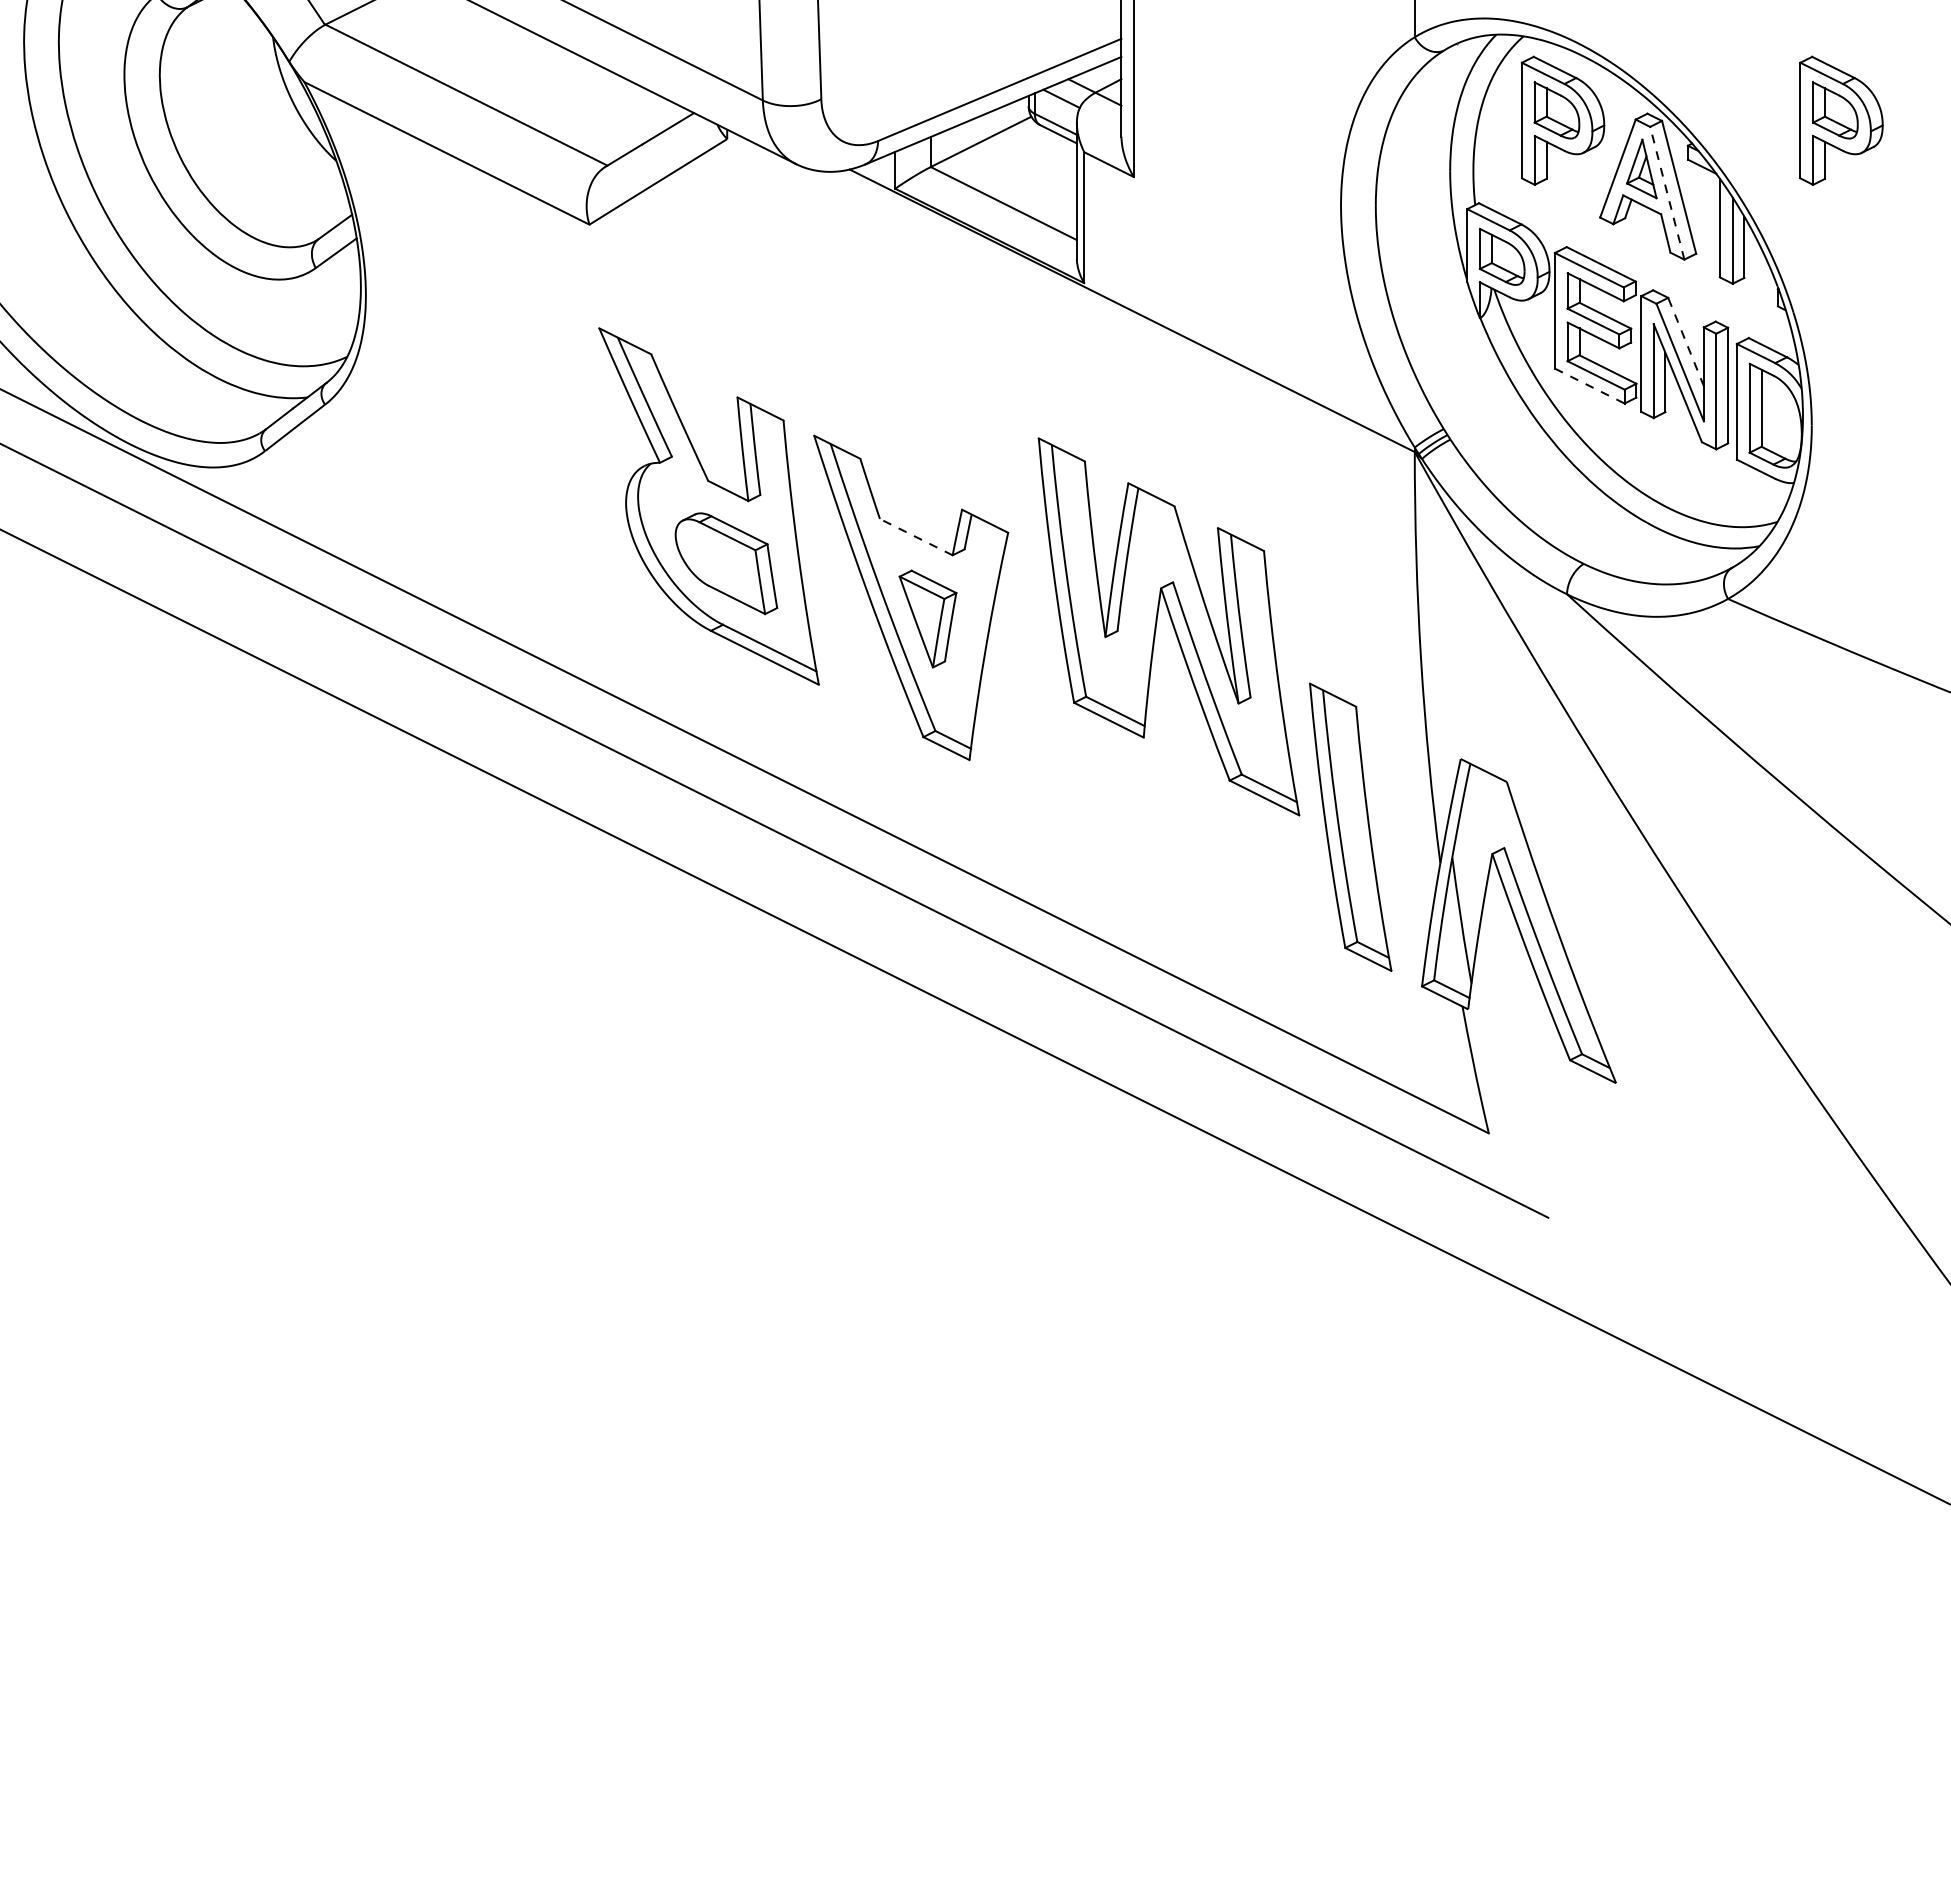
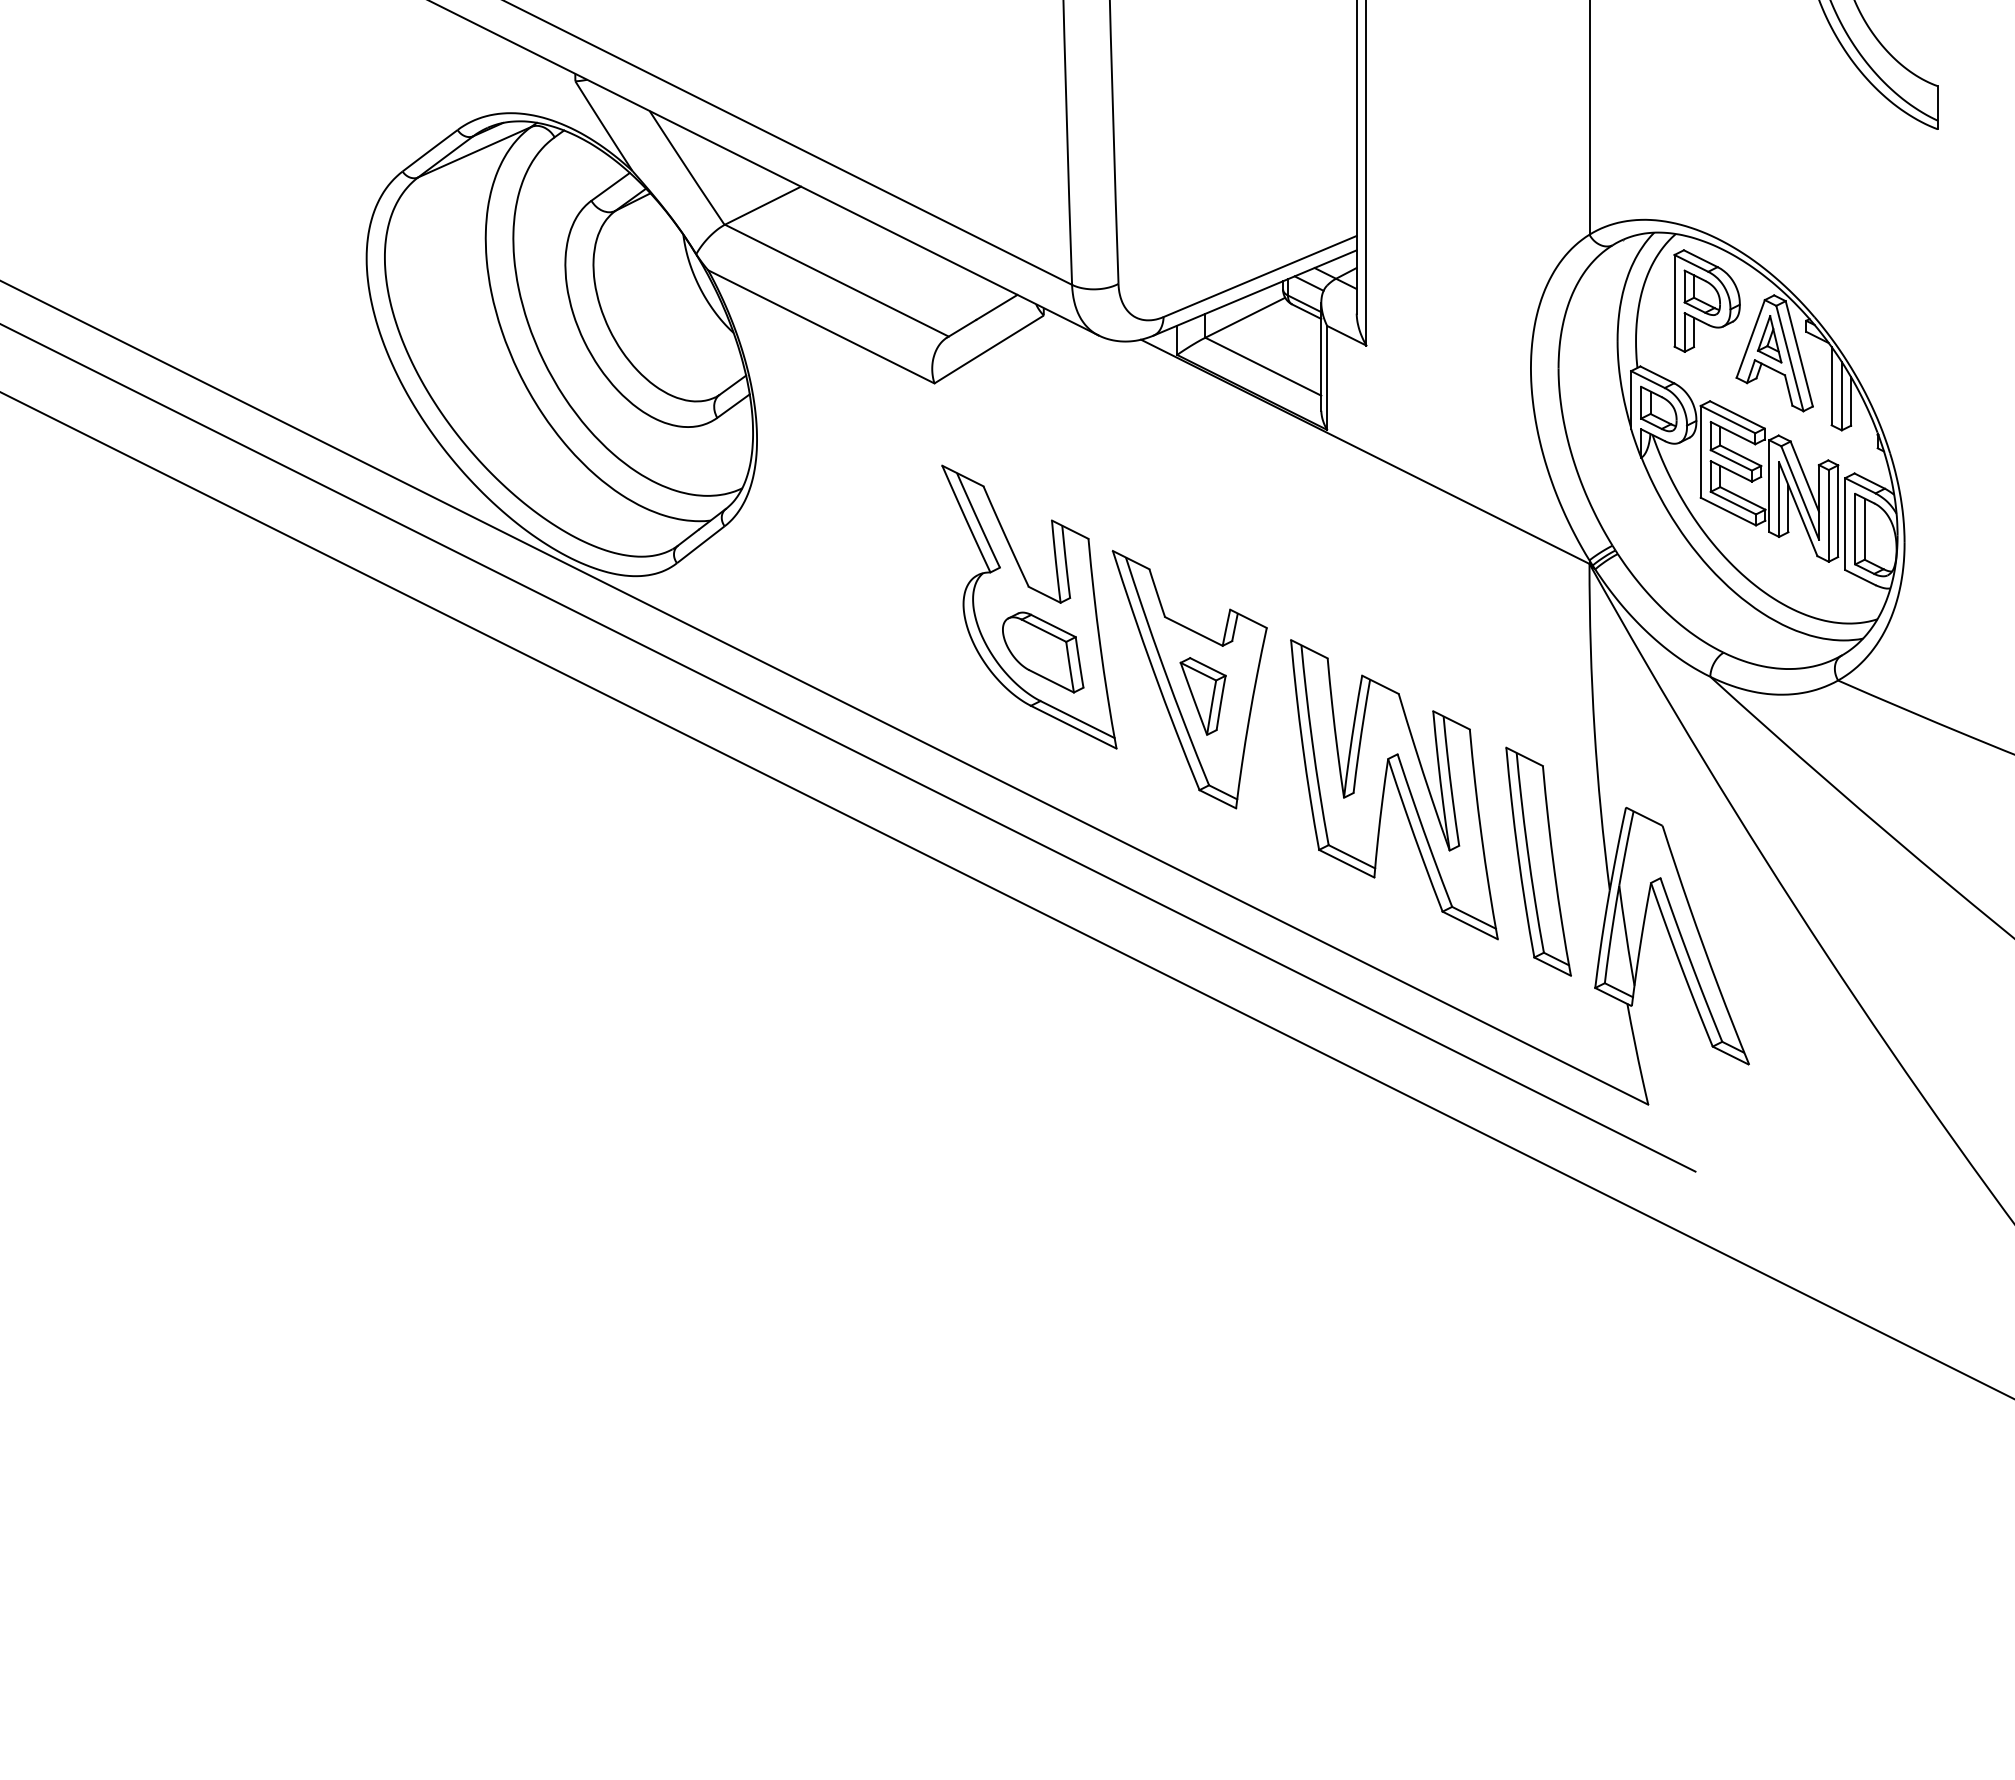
part: (1840, 120) -> (1927, 300), removed
line: (1666, 193) -> (1789, 358), dashed -> solid
line: (1685, 341) -> (1804, 476), dashed -> solid
line: (1589, 385) -> (1728, 511), dashed -> solid
line: (915, 537) -> (1193, 631), dashed -> solid
part: (1169, 626) -> (1394, 789), moved

